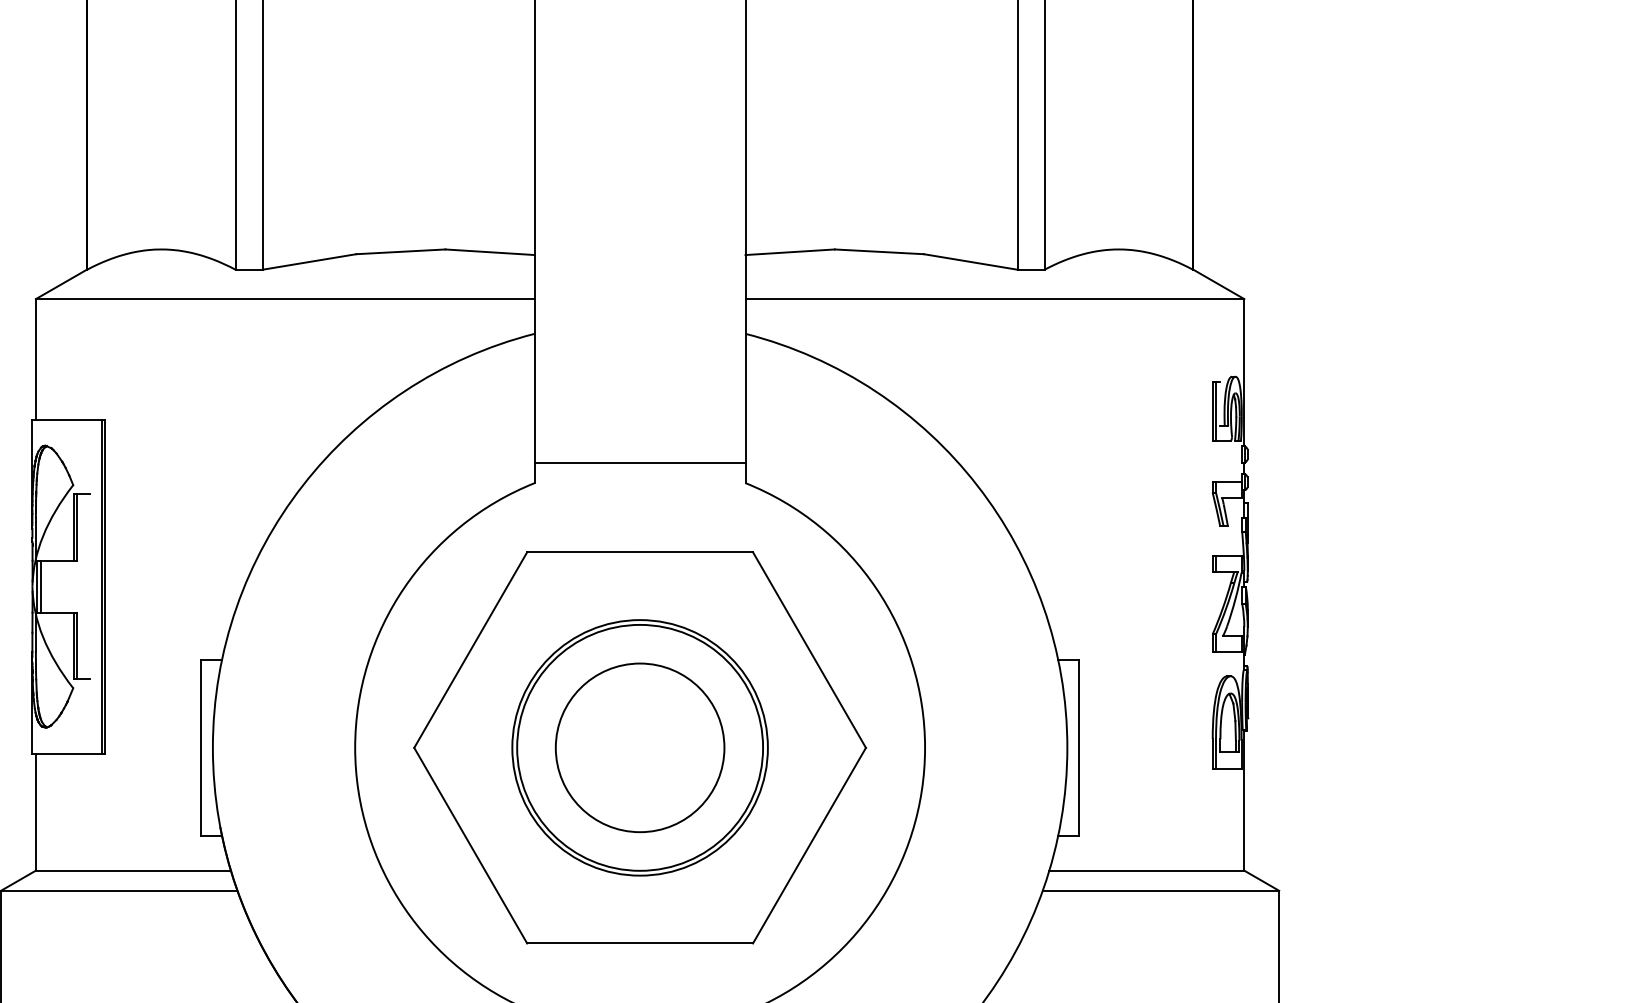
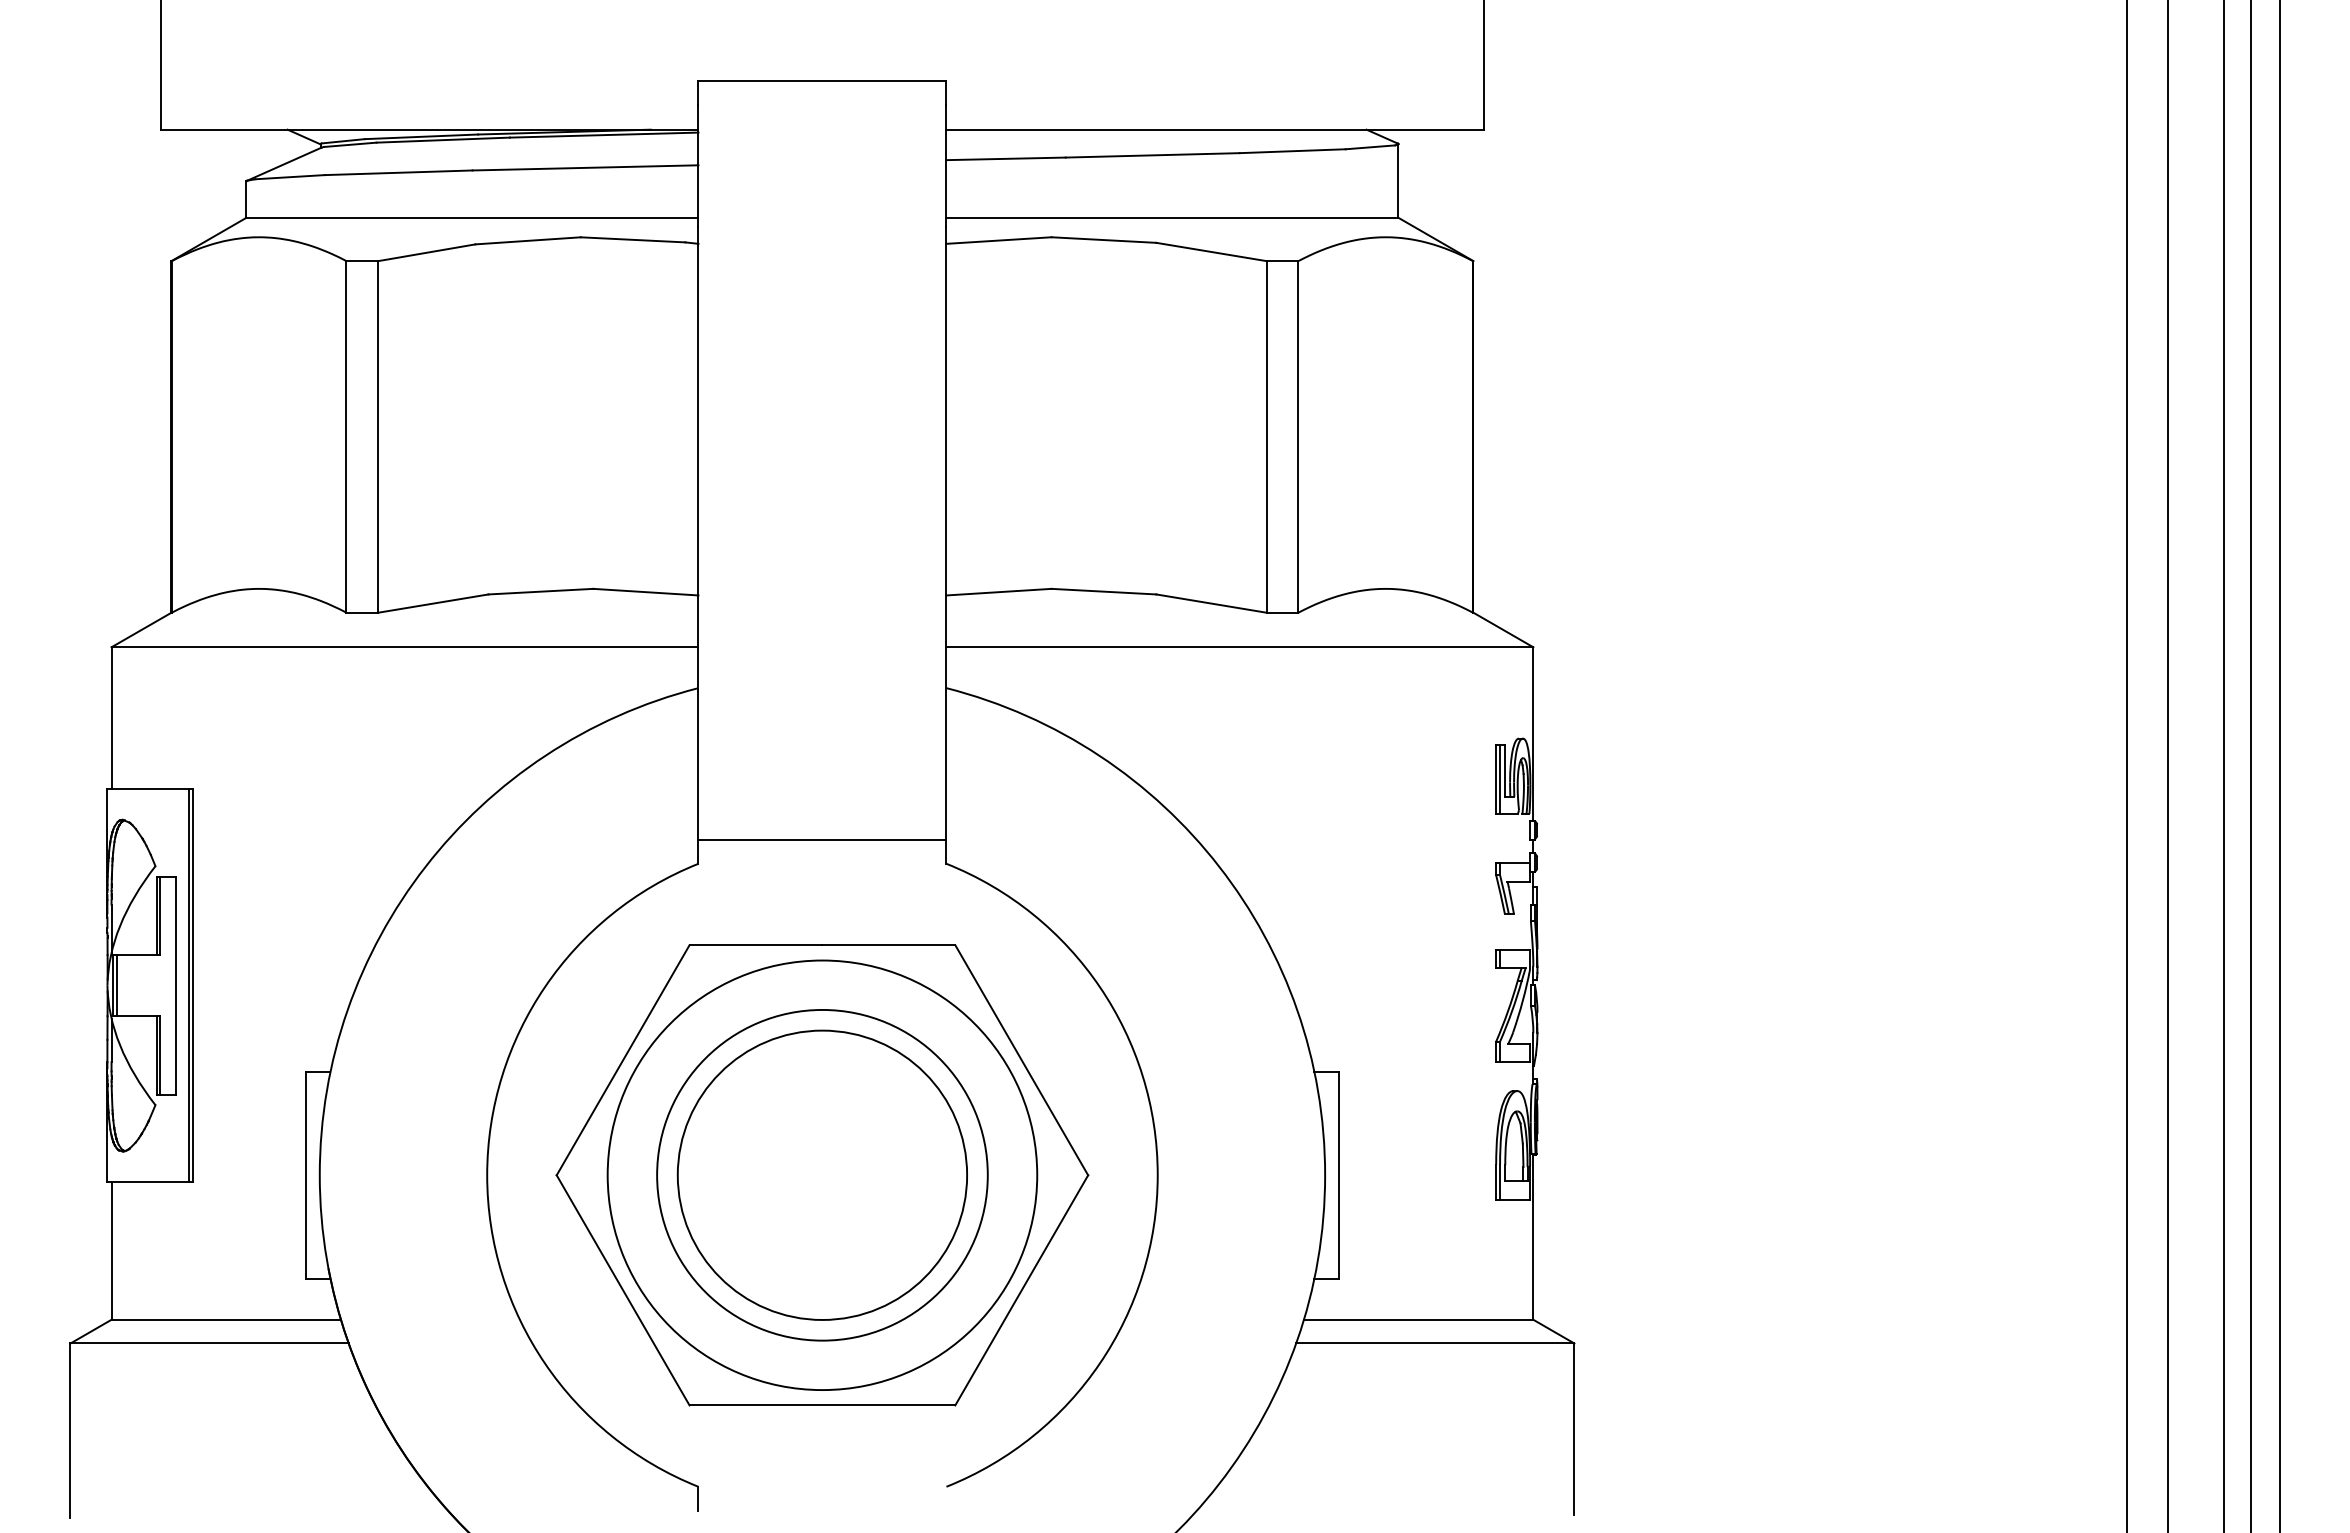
line: (1220, 403) -> (1505, 770), added
line: (90, 586) -> (175, 985), added
circle: (640, 747) -> (822, 1174), size x1.67
circle: (640, 748) -> (822, 1175), size x1.43

